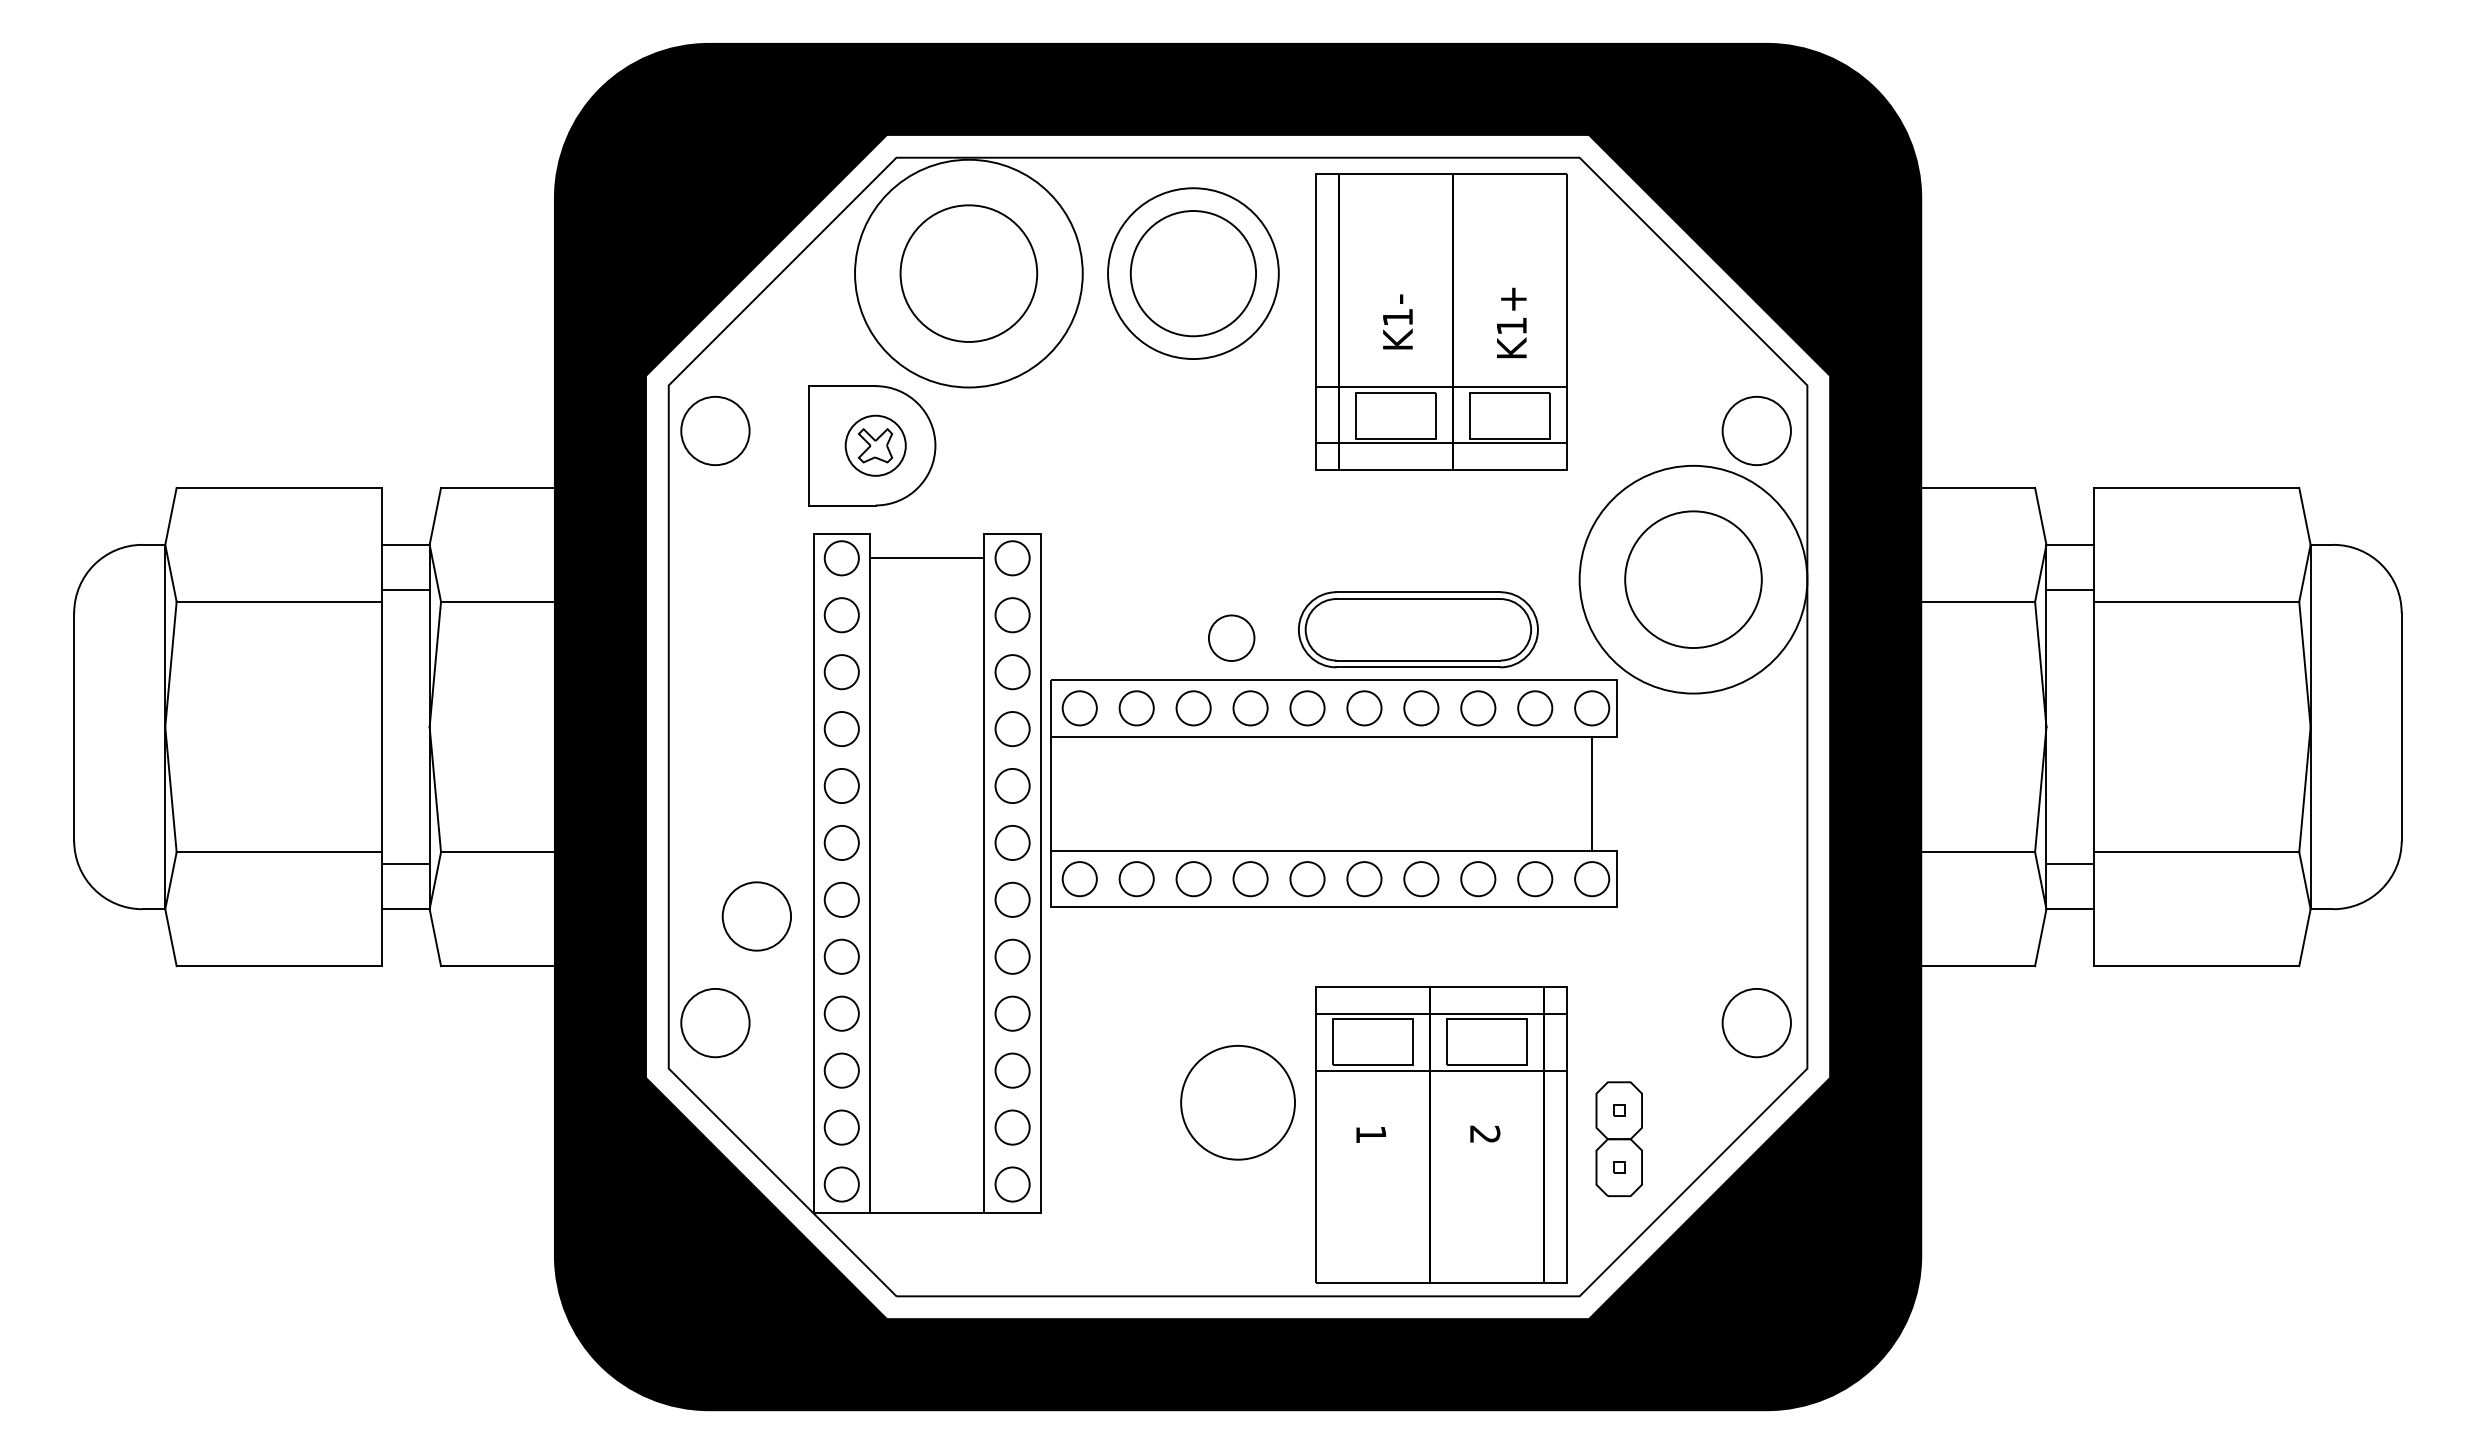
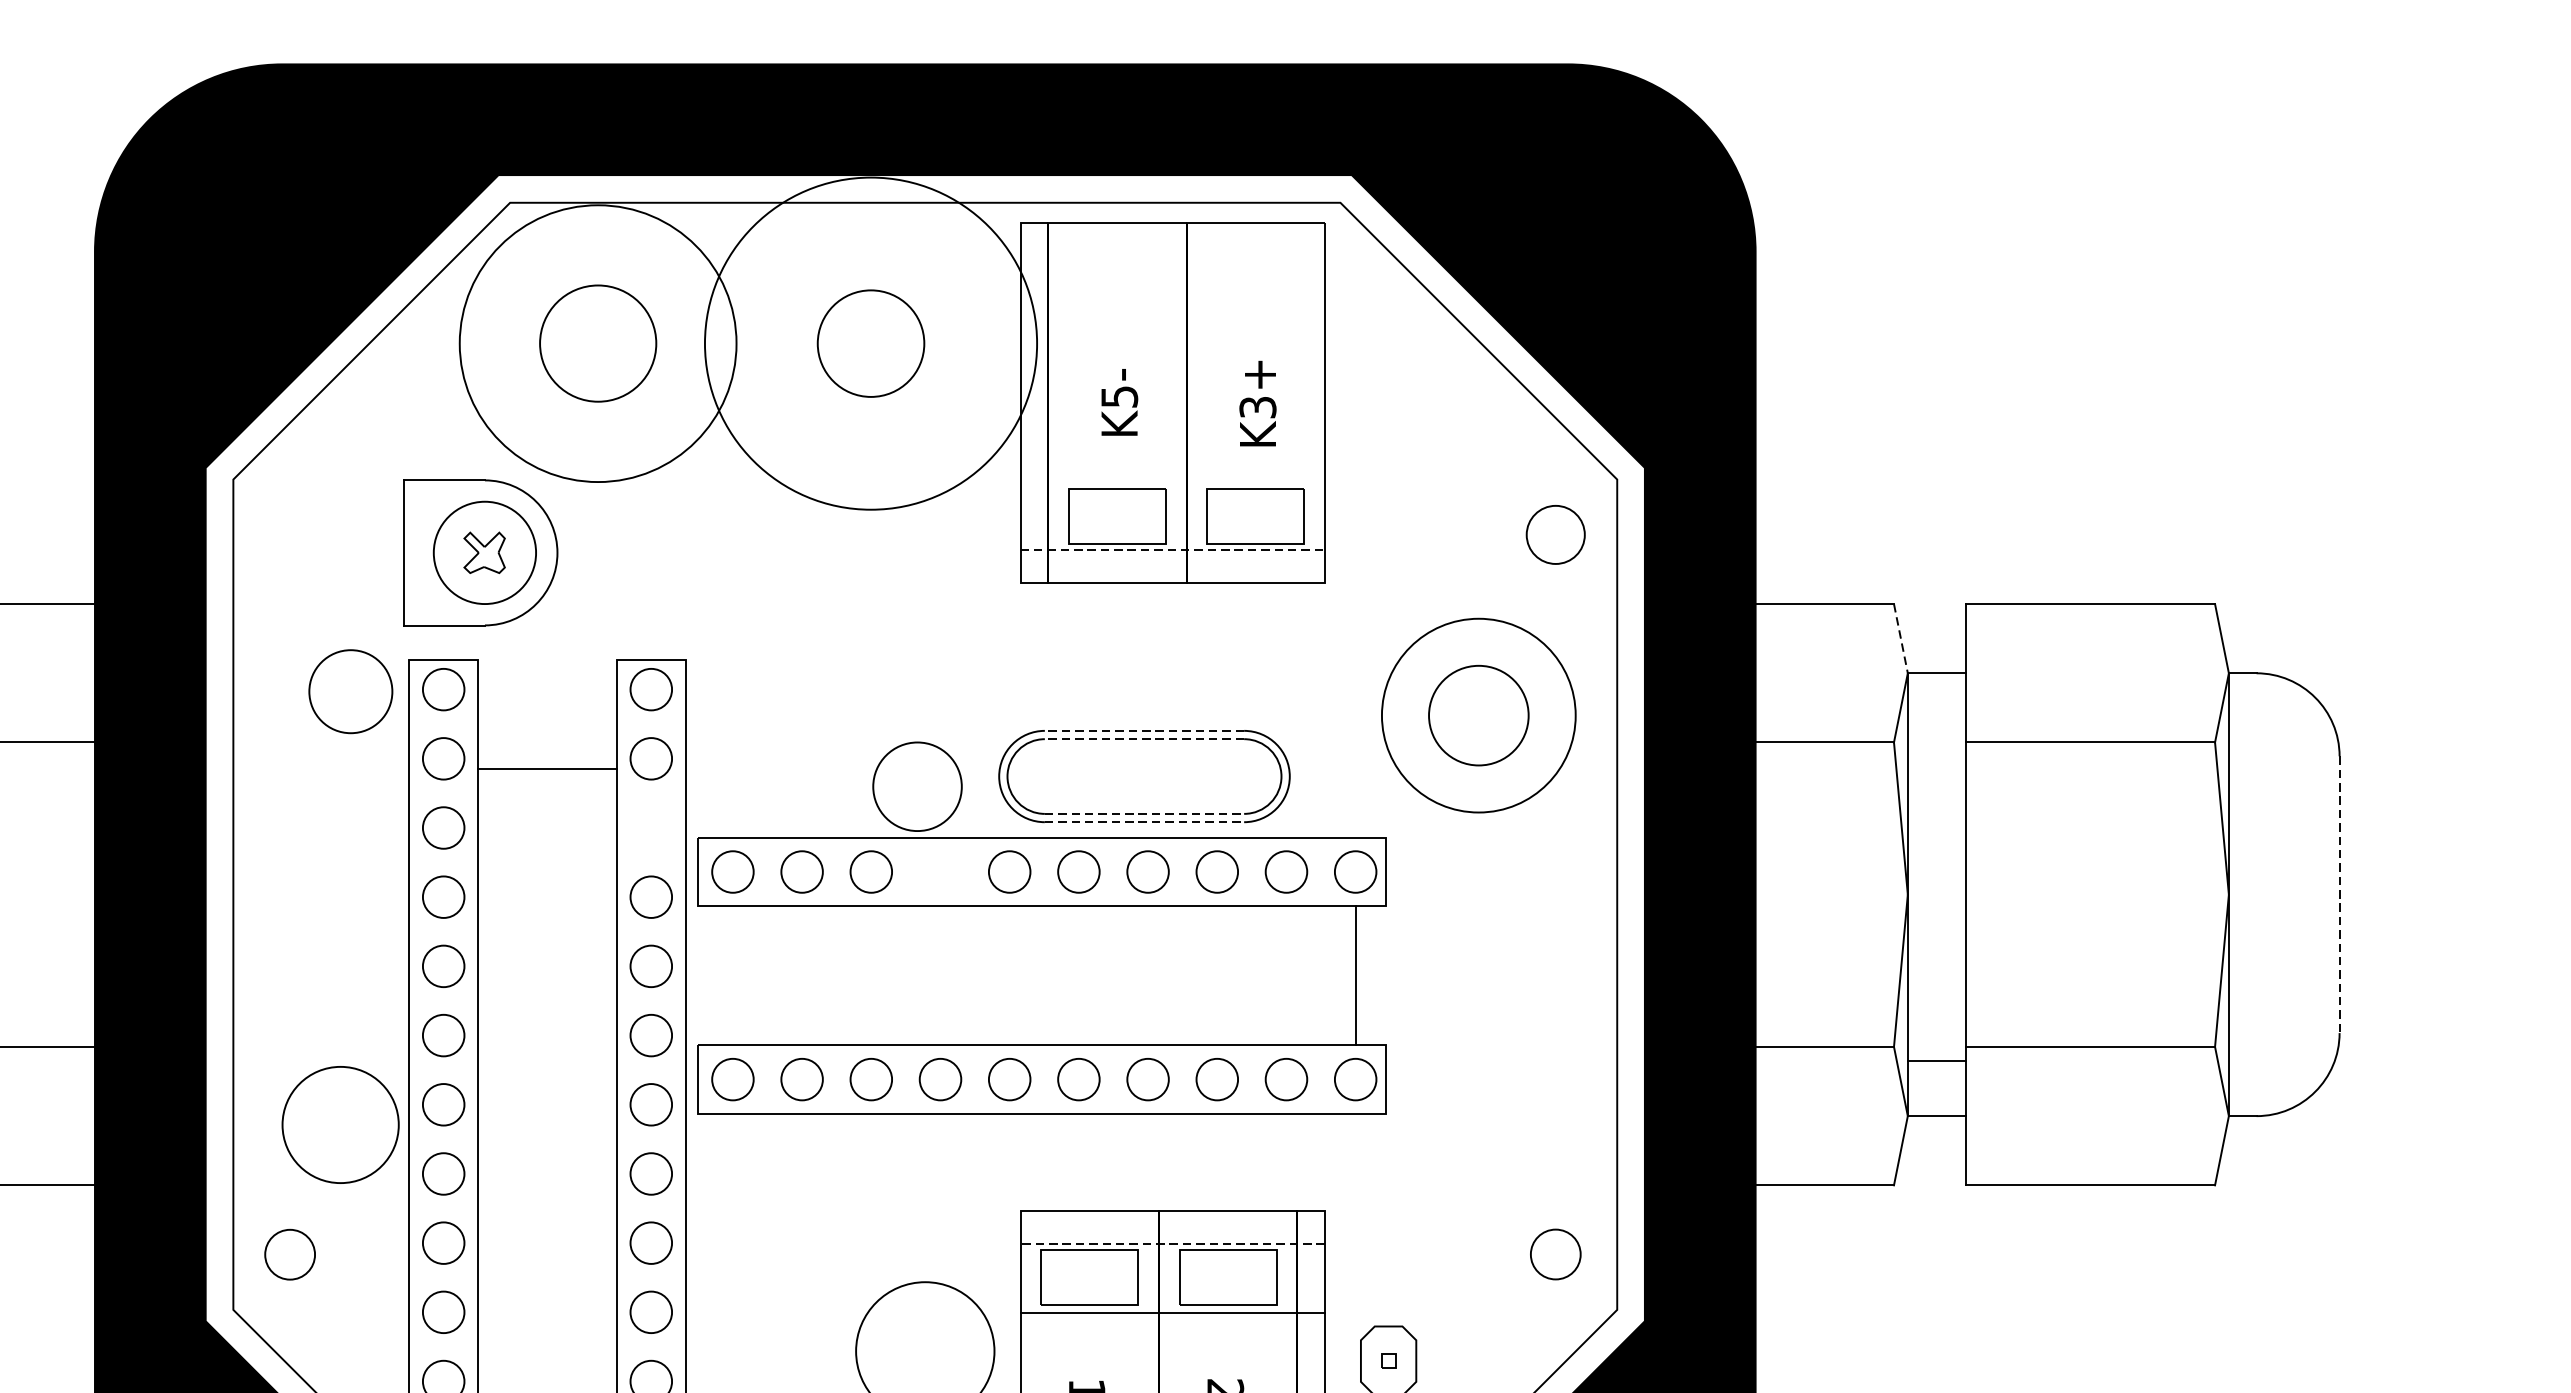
circle: (968, 273) -> (597, 343), size x0.7
circle: (1193, 273) -> (871, 343), size x0.7
circle: (1193, 273) -> (871, 343), size x1.6
text: (1398, 317) -> (1120, 396), K1- -> K5-
text: (1511, 325) -> (1257, 406), K1+ -> K3+
line: (1441, 386) -> (1172, 480), removed
circle: (715, 430) -> (350, 691), moved
circle: (1756, 430) -> (1555, 534), size x0.7
line: (1442, 443) -> (1173, 550), solid -> dashed
circle: (875, 445) -> (484, 552), size x1.4
line: (2040, 516) -> (1900, 638), solid -> dashed
line: (927, 558) -> (547, 768), moved
circle: (1693, 579) -> (1478, 715), size x0.6
circle: (1693, 579) -> (1478, 715), size x0.7
line: (2070, 590) -> (1937, 728), removed
line: (1418, 592) -> (1144, 731), solid -> dashed
line: (1418, 599) -> (1144, 739), solid -> dashed
circle: (1231, 638) -> (917, 787), size x1.6
line: (1418, 660) -> (1144, 813), solid -> dashed
line: (1418, 667) -> (1144, 822), solid -> dashed
circle: (1012, 672) -> (651, 828), removed
circle: (1250, 708) -> (940, 872), removed
line: (2401, 727) -> (2339, 895), solid -> dashed
line: (1051, 793) -> (698, 975), removed
circle: (756, 916) -> (340, 1124), size x1.4
line: (1441, 1014) -> (1172, 1244), solid -> dashed
circle: (1756, 1022) -> (1555, 1253), size x0.6
circle: (715, 1023) -> (290, 1255), size x0.6

